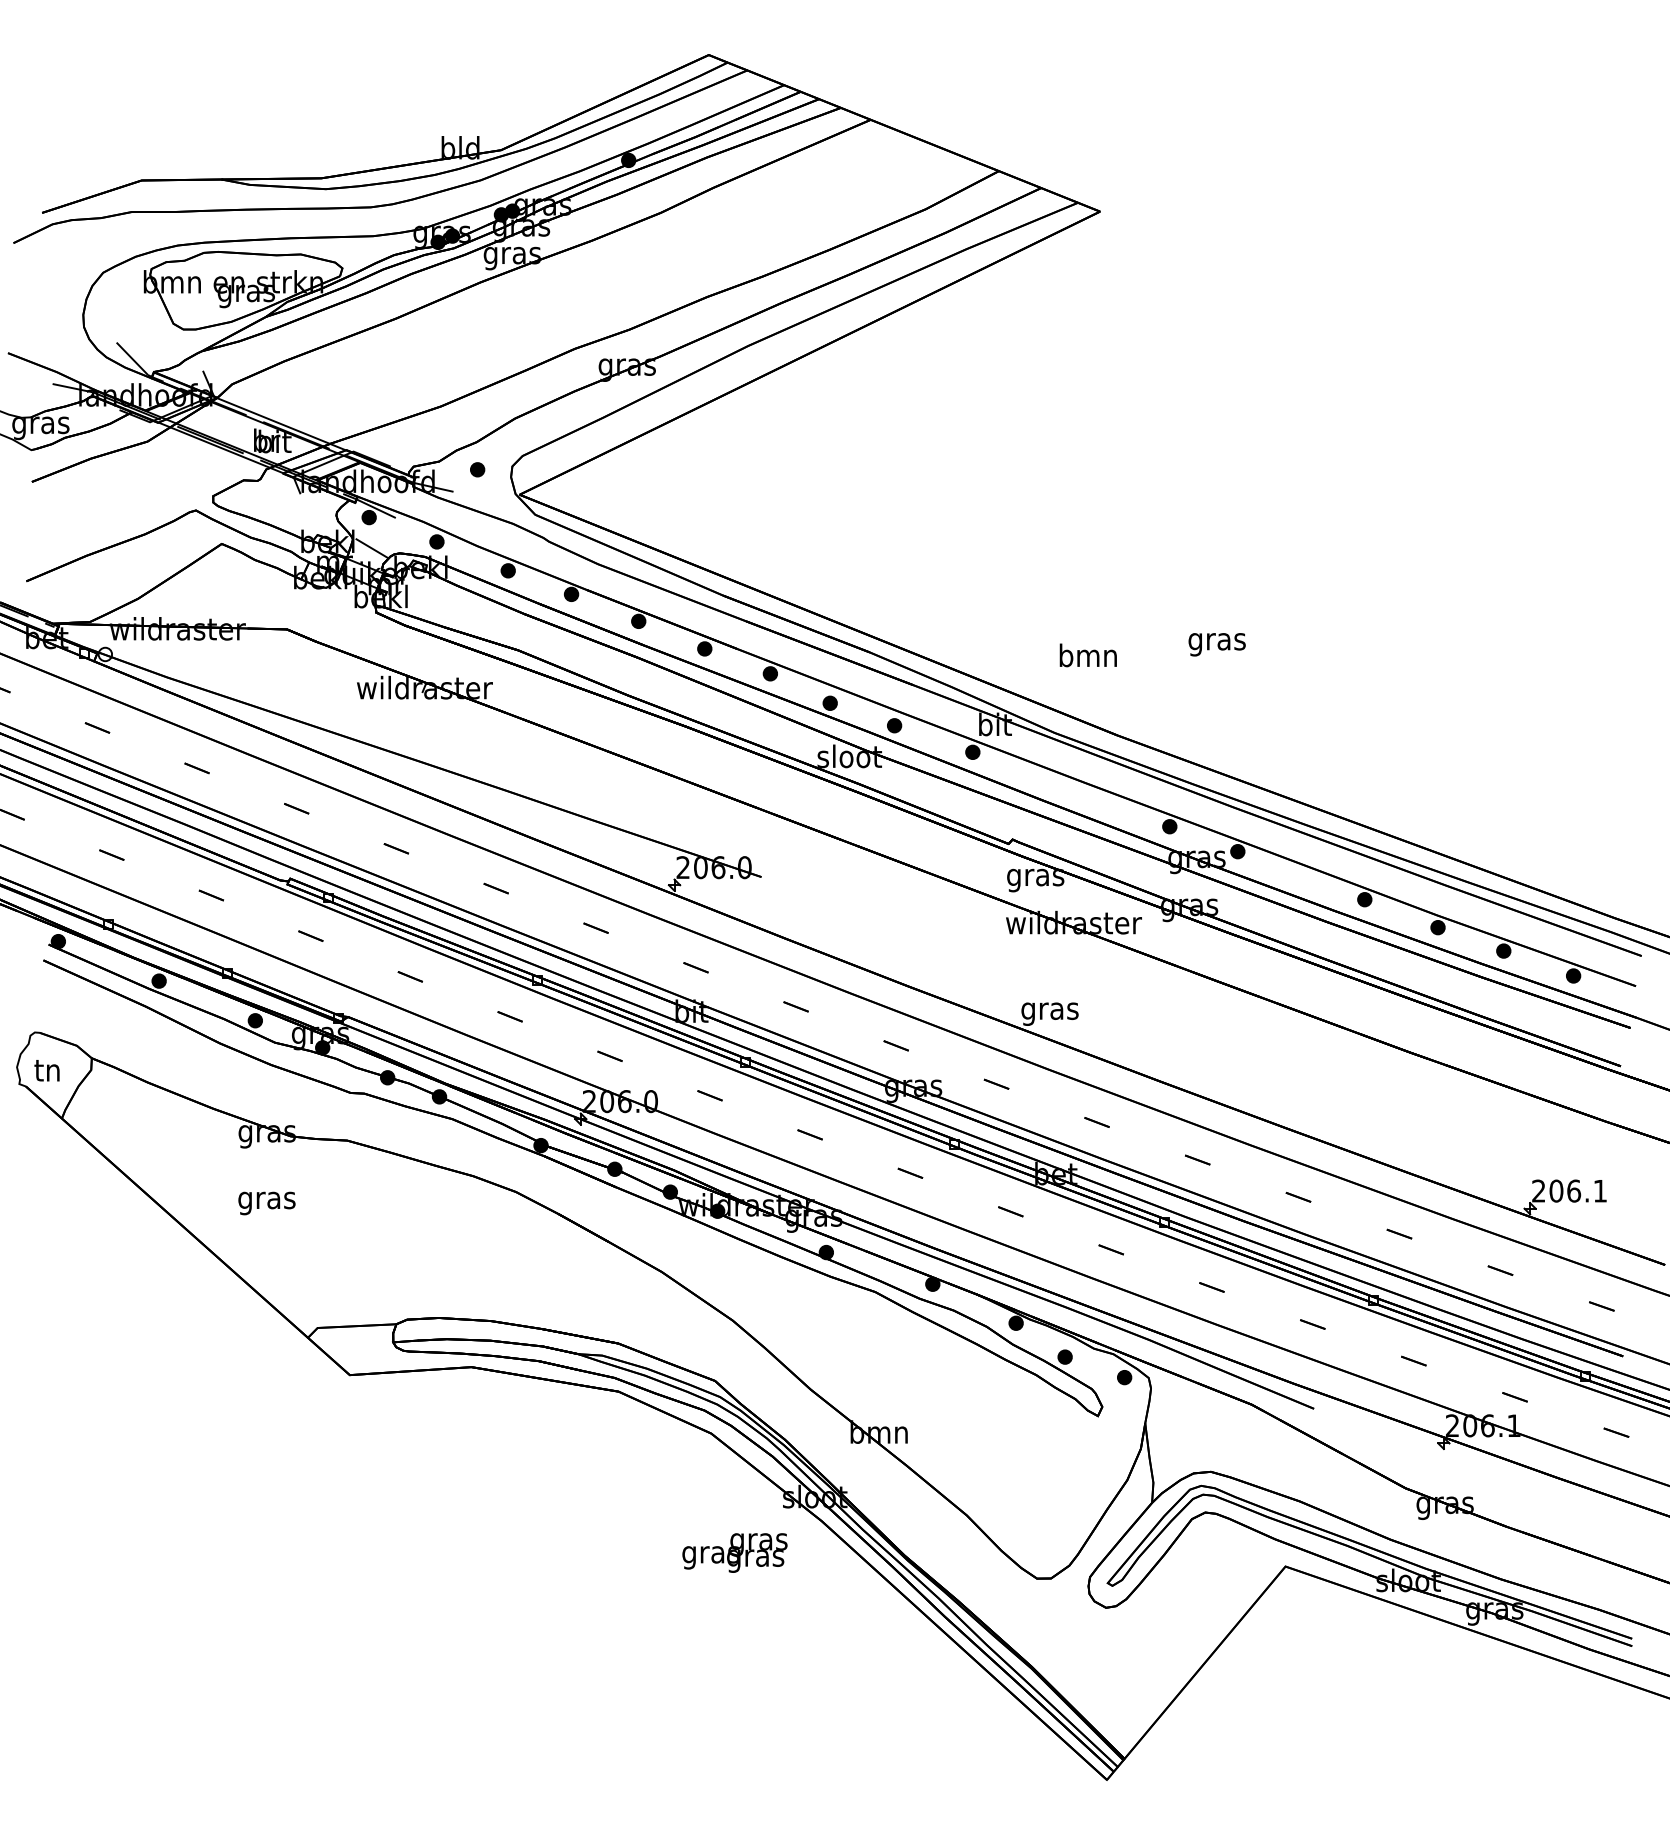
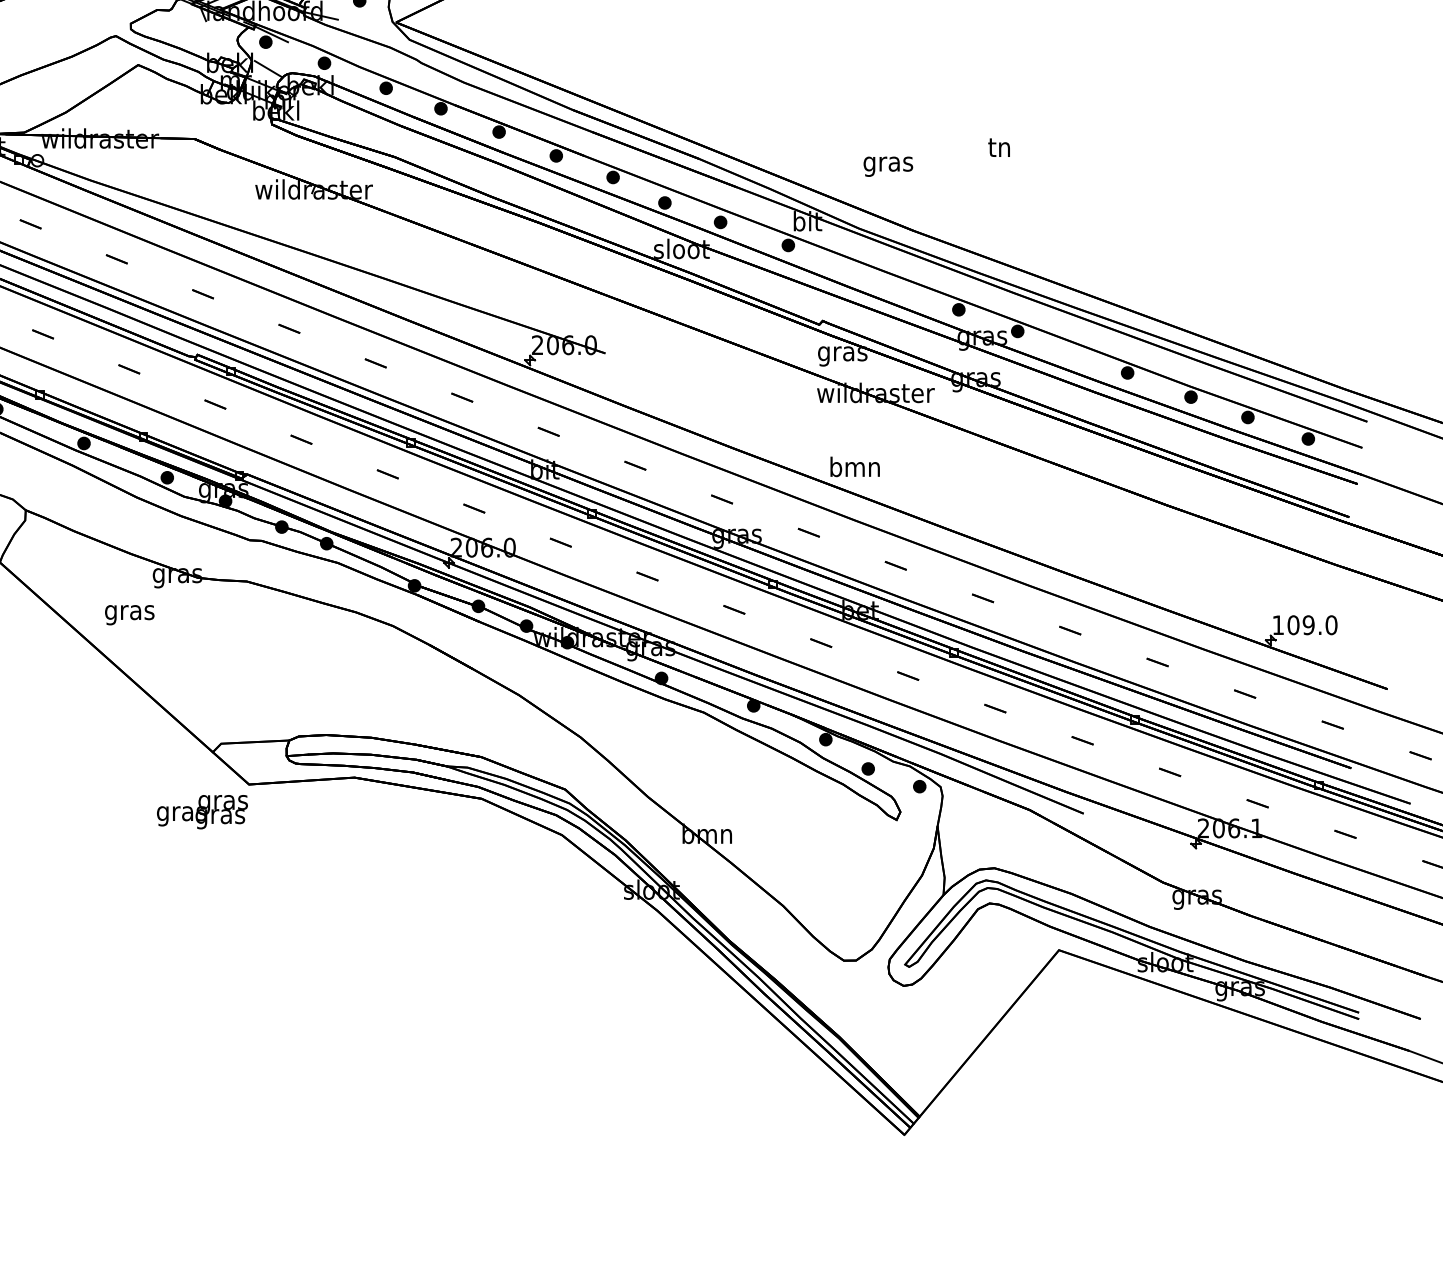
text: (1216, 642) -> (999, 150), gras -> tn
text: (1087, 658) -> (887, 164), bmn -> gras
text: (1049, 1010) -> (854, 468), gras -> bmn
text: (1569, 1190) -> (1304, 624), 206.1 -> 109.0
text: (266, 1203) -> (129, 615), moved
text: (734, 1552) -> (202, 811), moved

